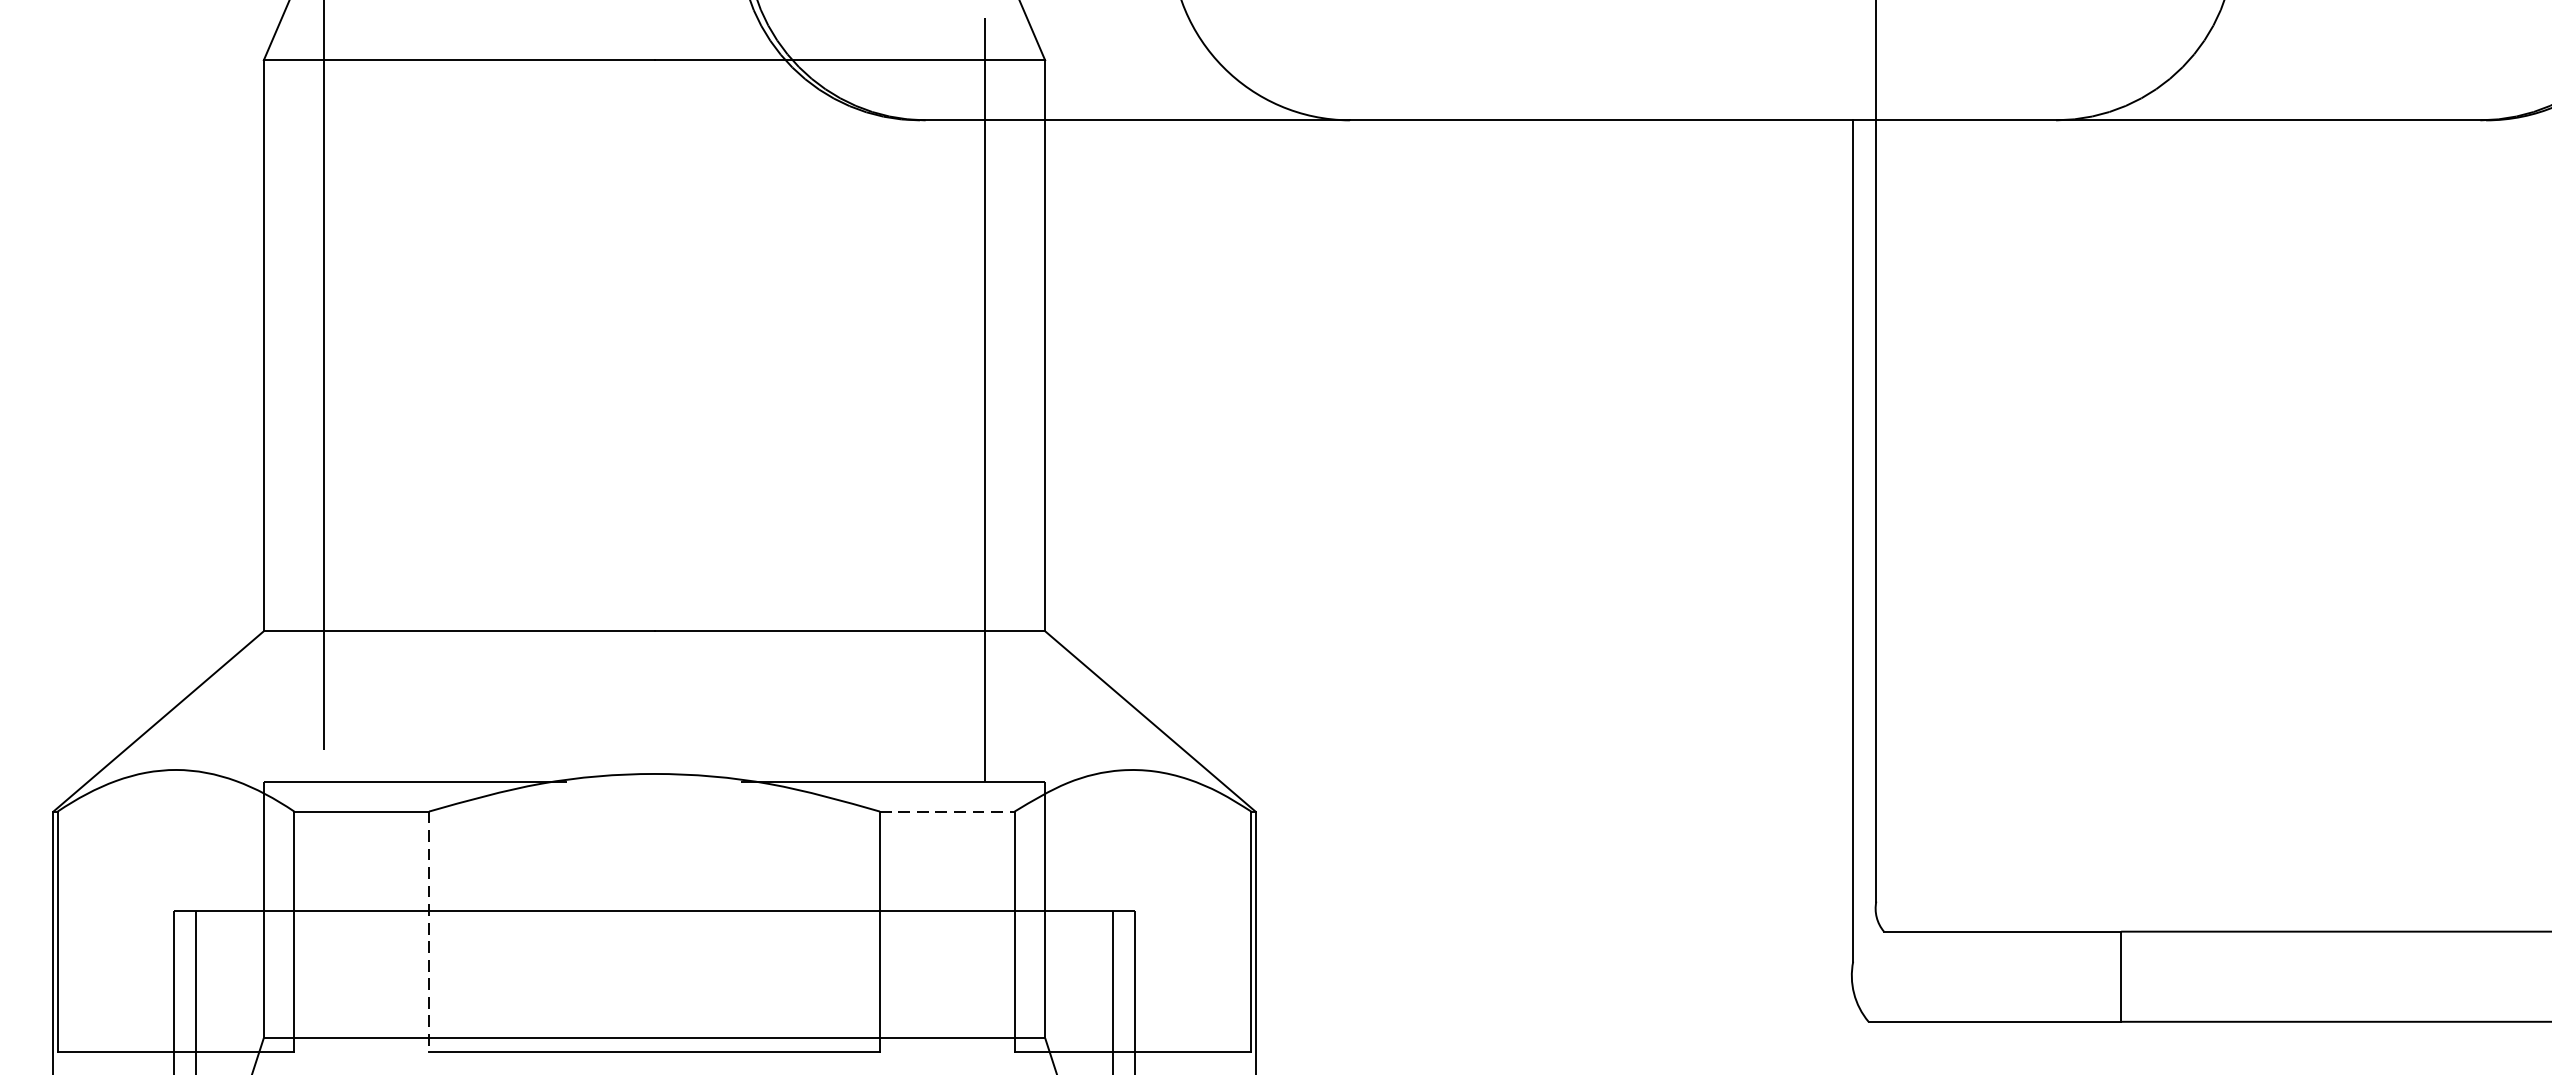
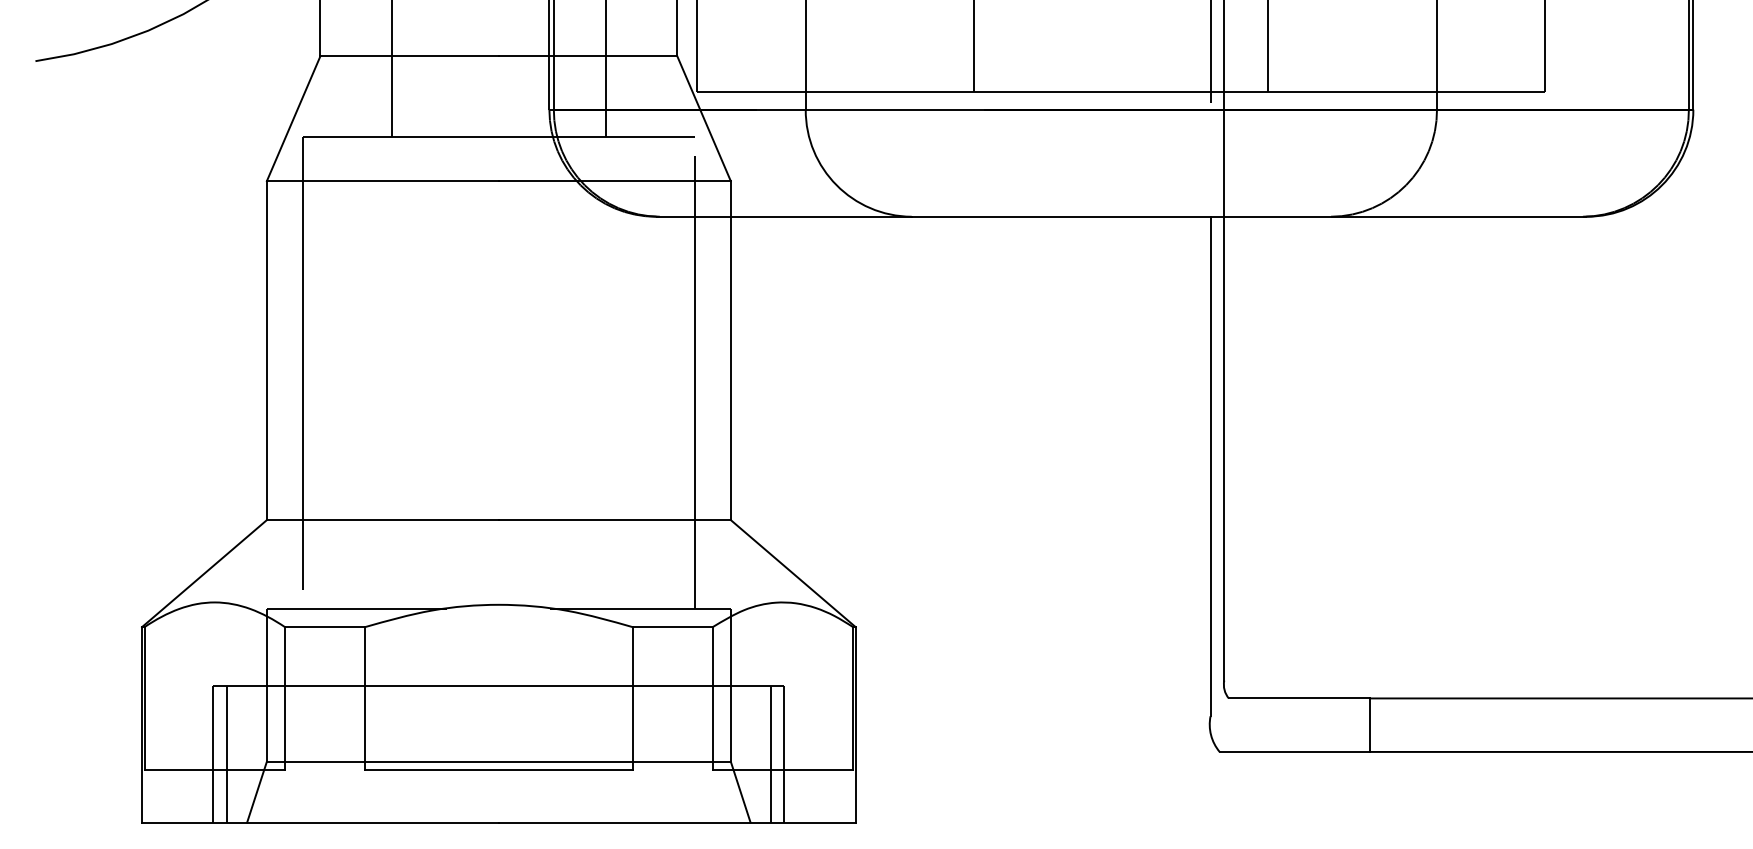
line: (948, 812) -> (673, 627), dashed -> solid
line: (429, 933) -> (365, 699), dashed -> solid

